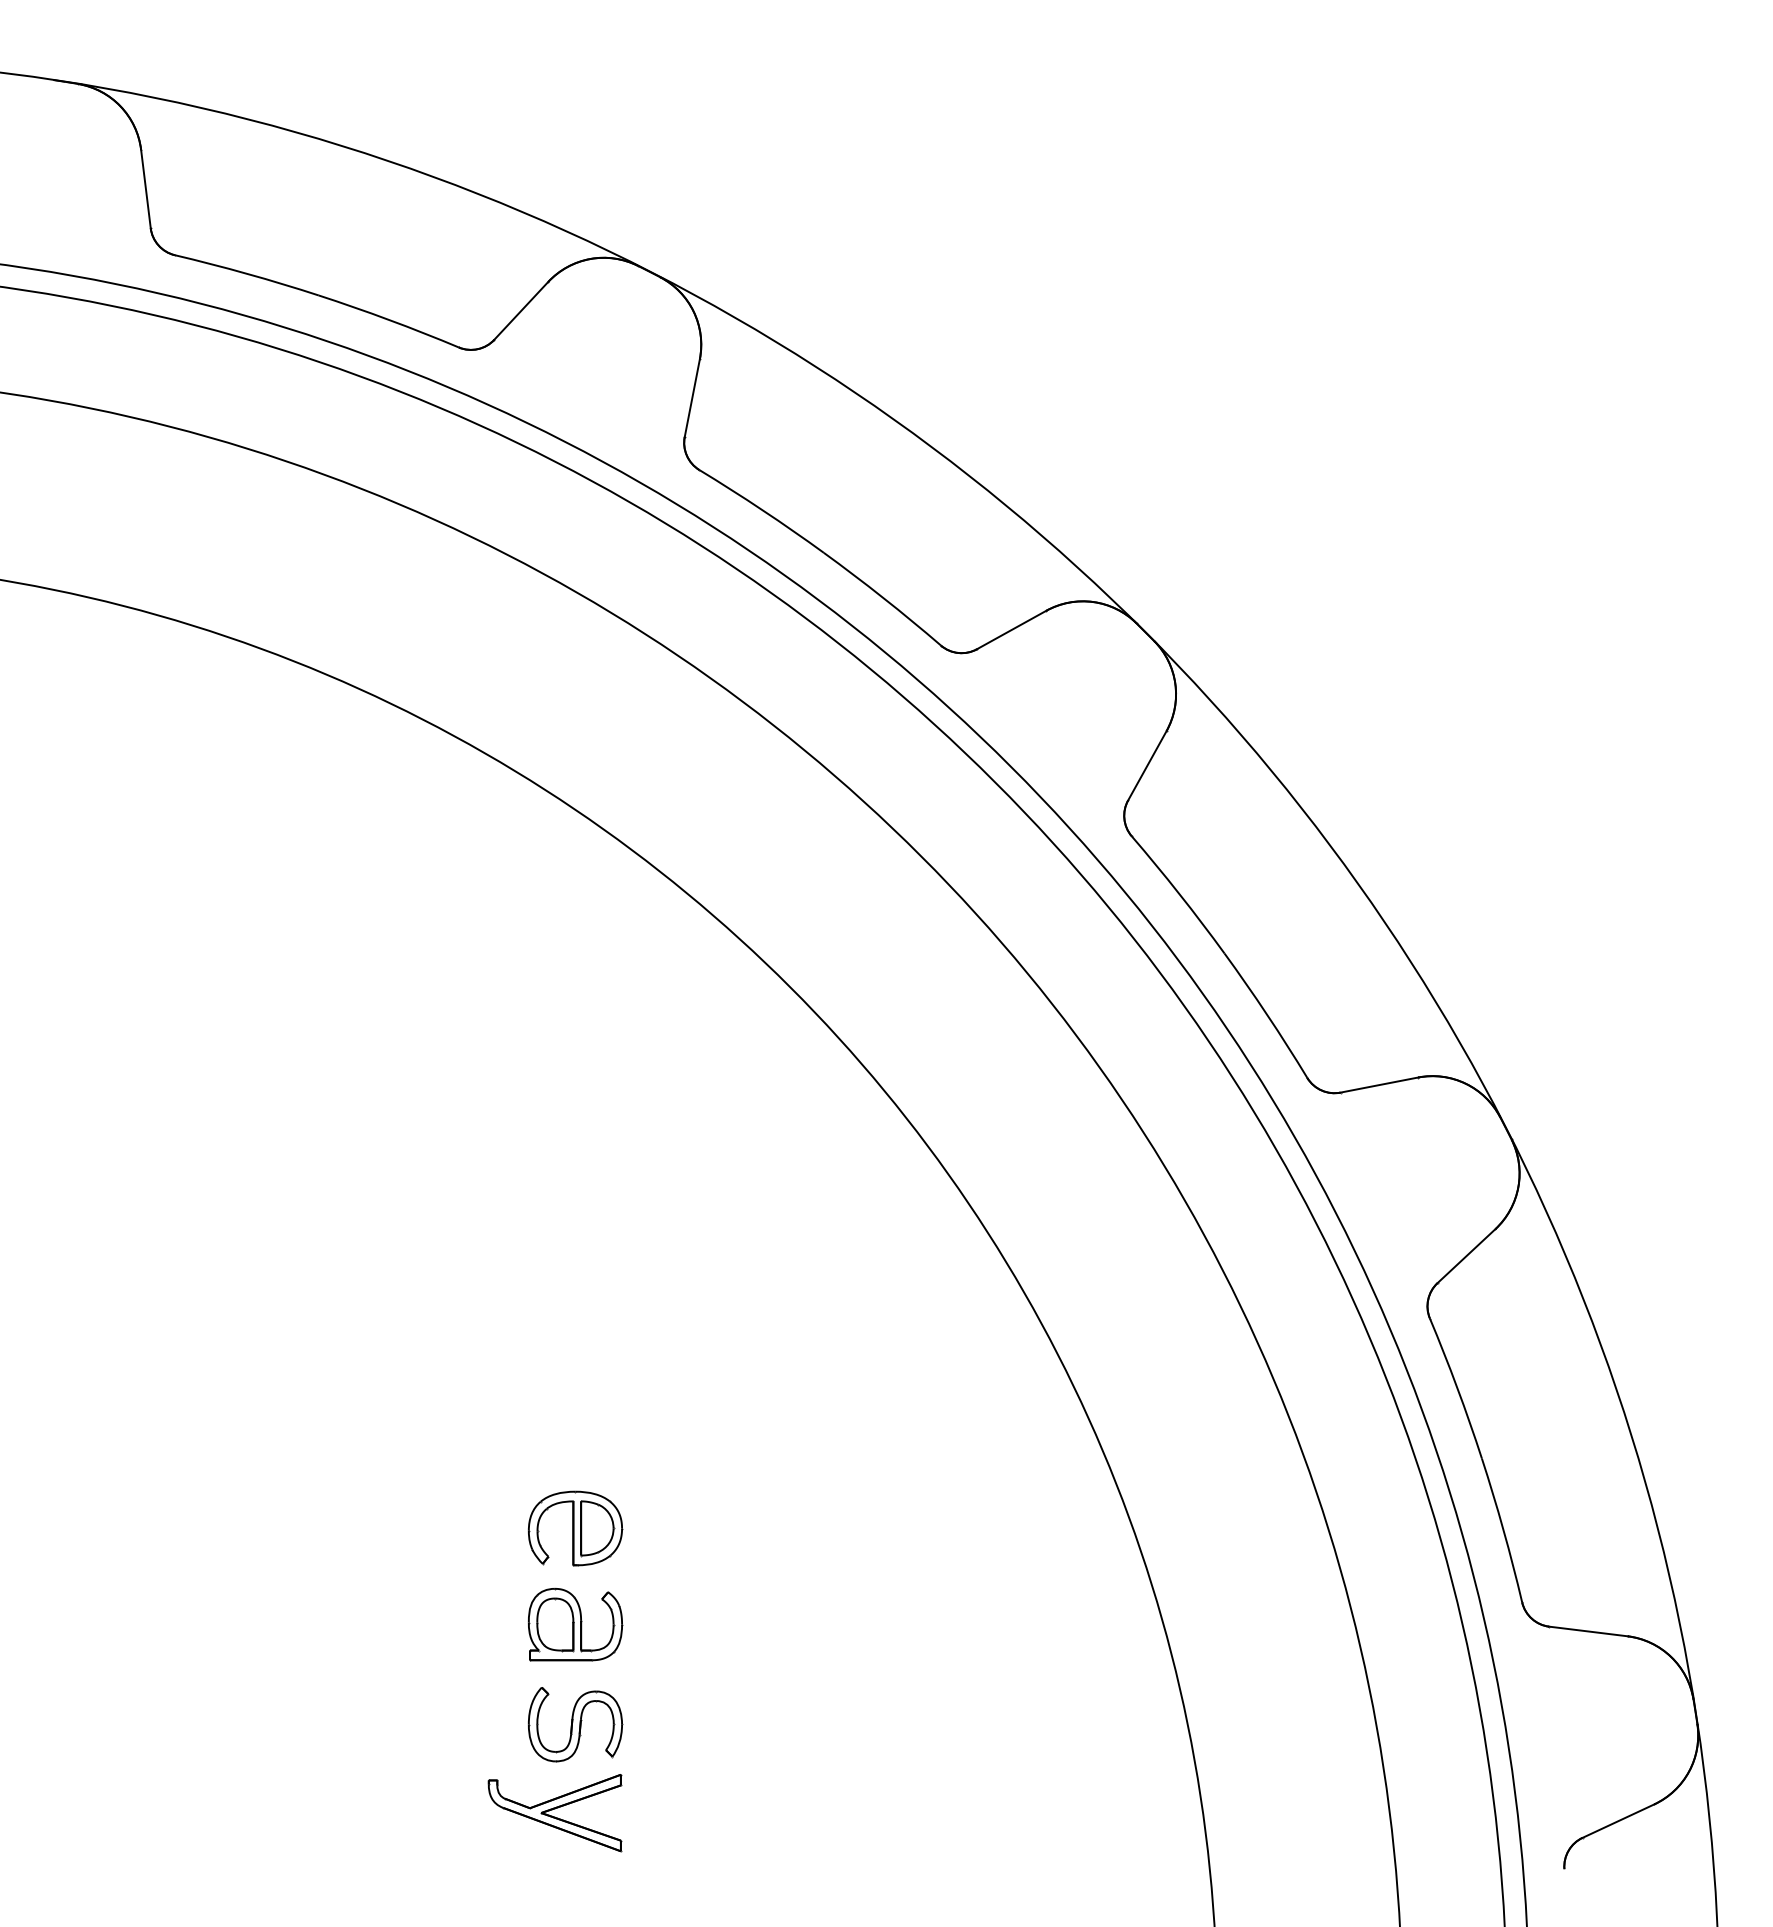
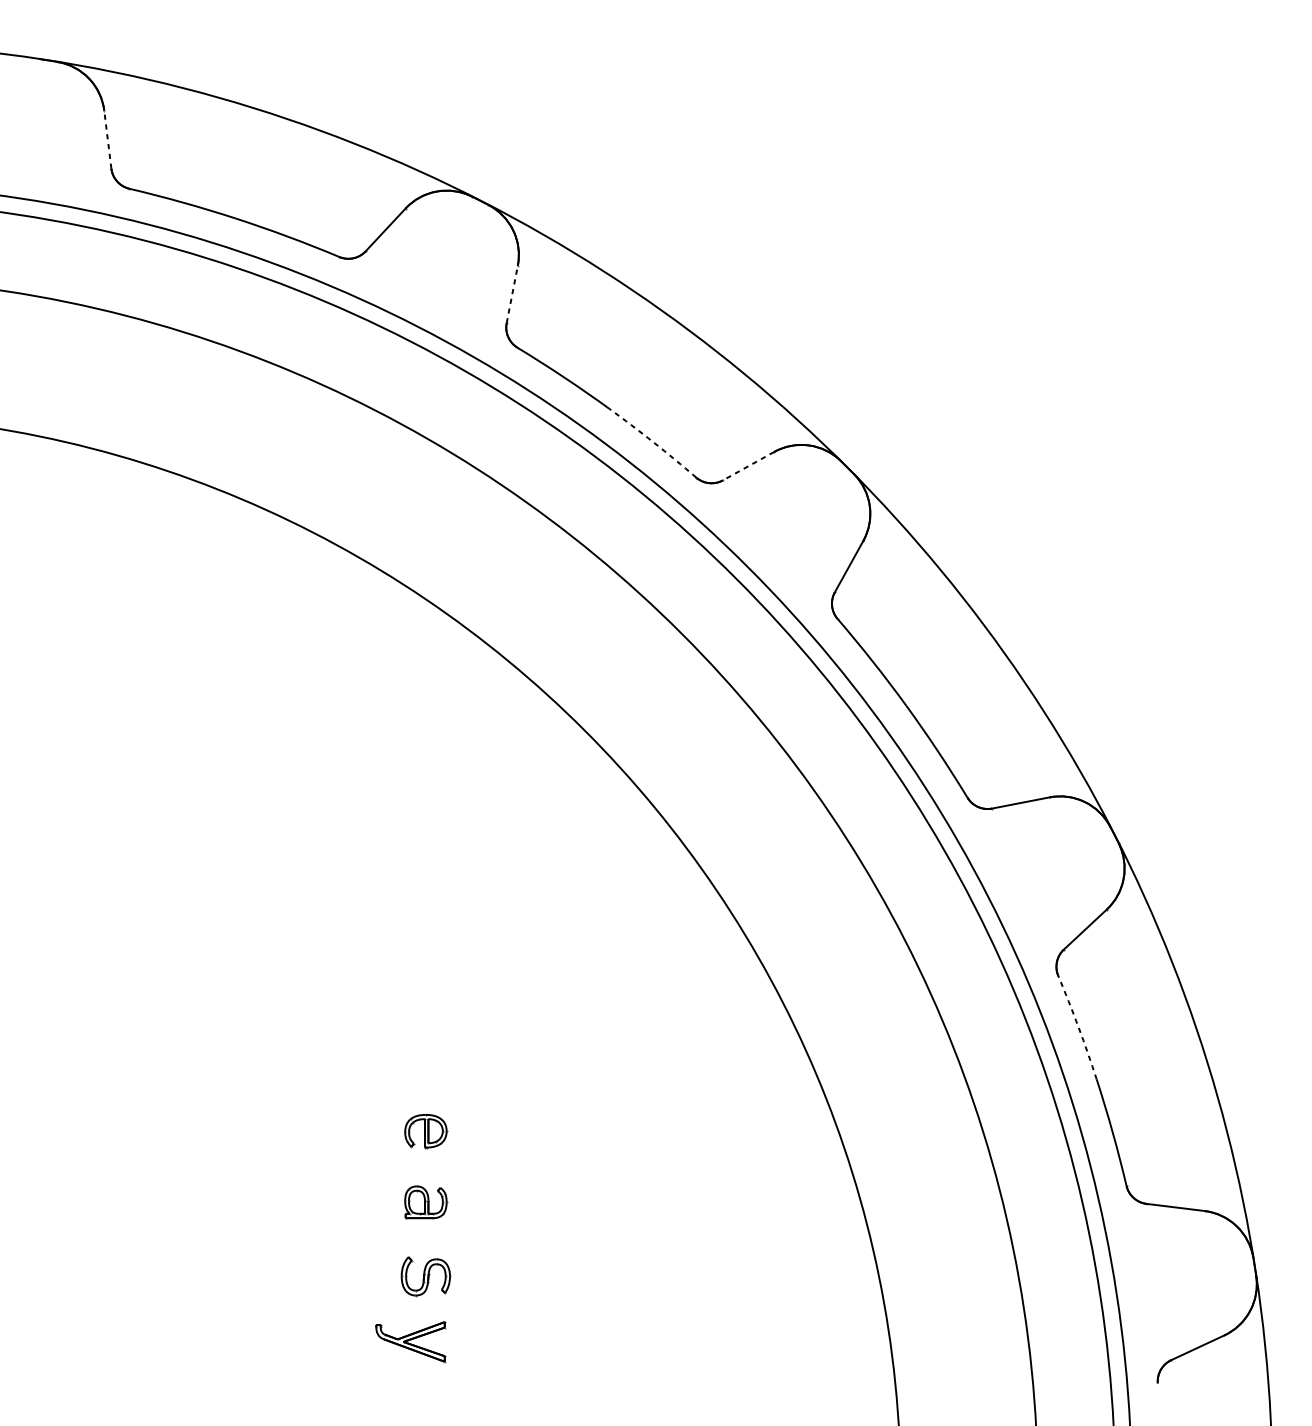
line: (145, 188) -> (107, 139), solid -> dashed
line: (692, 398) -> (512, 294), solid -> dashed
arc: (883, 597) -> (653, 442), solid -> dashed
line: (1011, 630) -> (748, 466), solid -> dashed
arc: (1457, 1388) -> (1078, 1027), solid -> dashed
part: (575, 1528) -> (425, 1131), size x0.6
part: (575, 1624) -> (425, 1202), size x0.6
part: (575, 1724) -> (425, 1276), size x0.7
part: (554, 1813) -> (410, 1342), size x0.7

